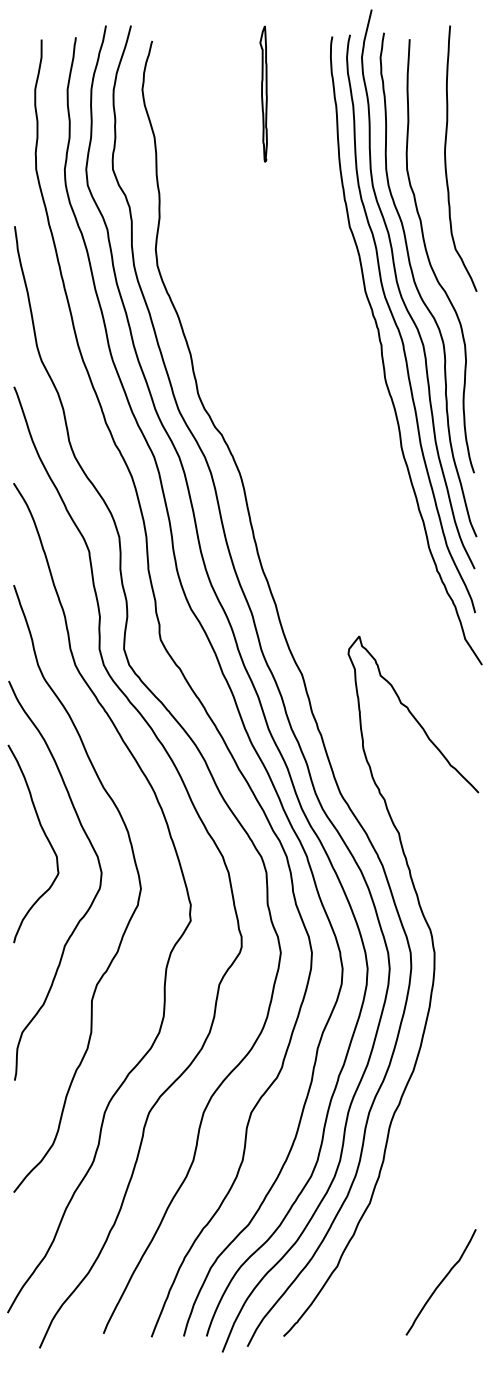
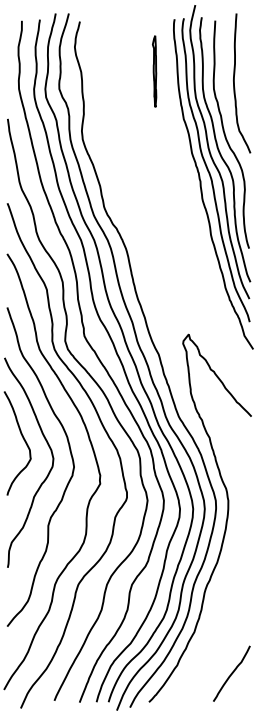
part: (263, 94) -> (154, 71), moved

